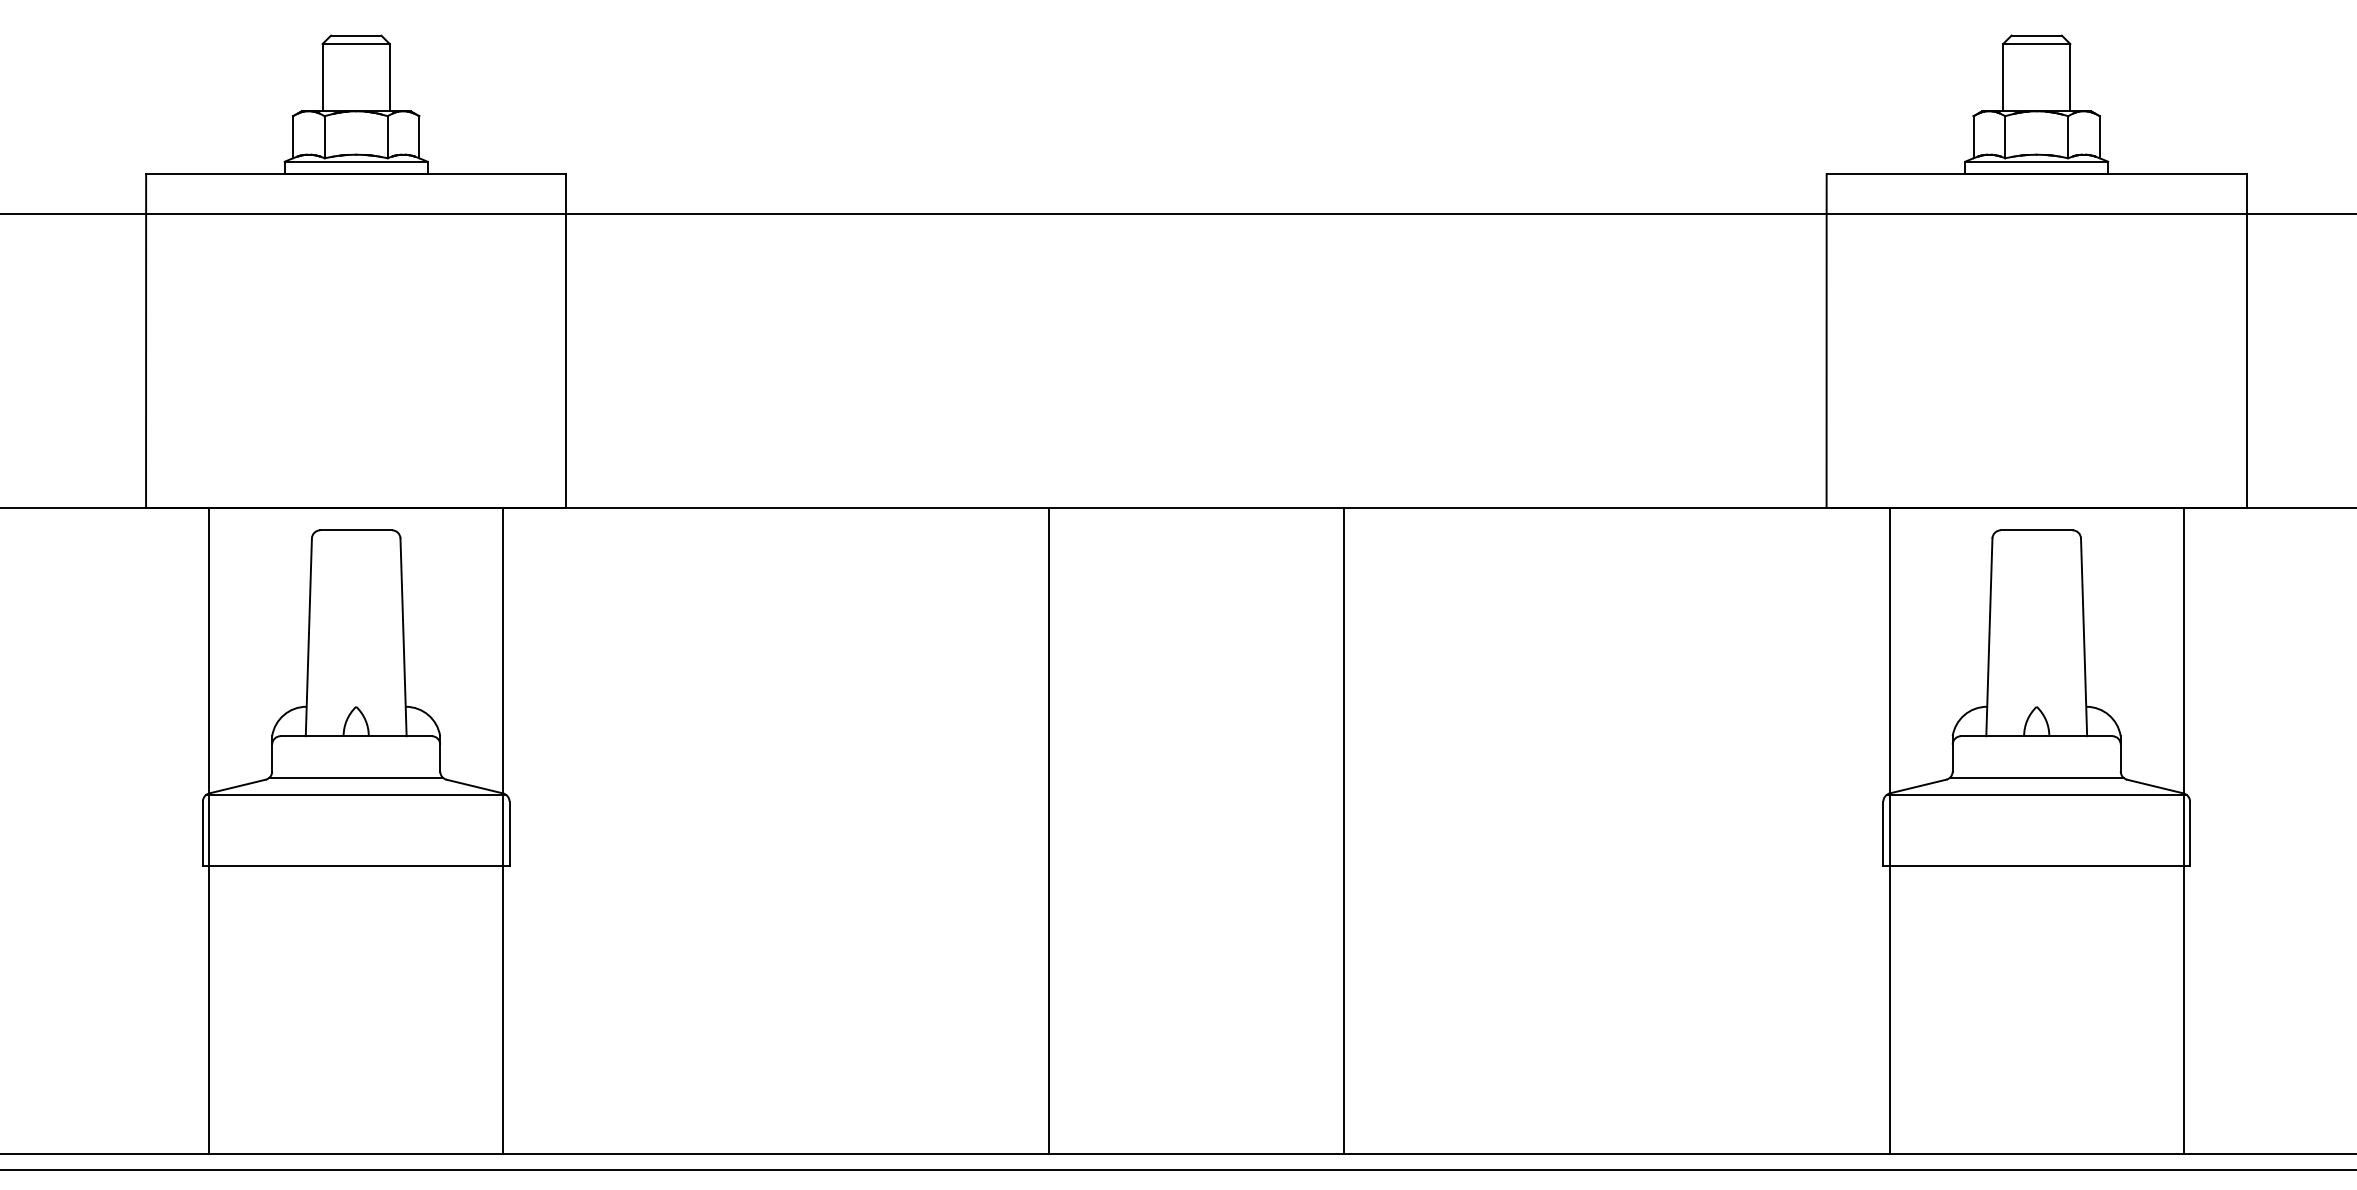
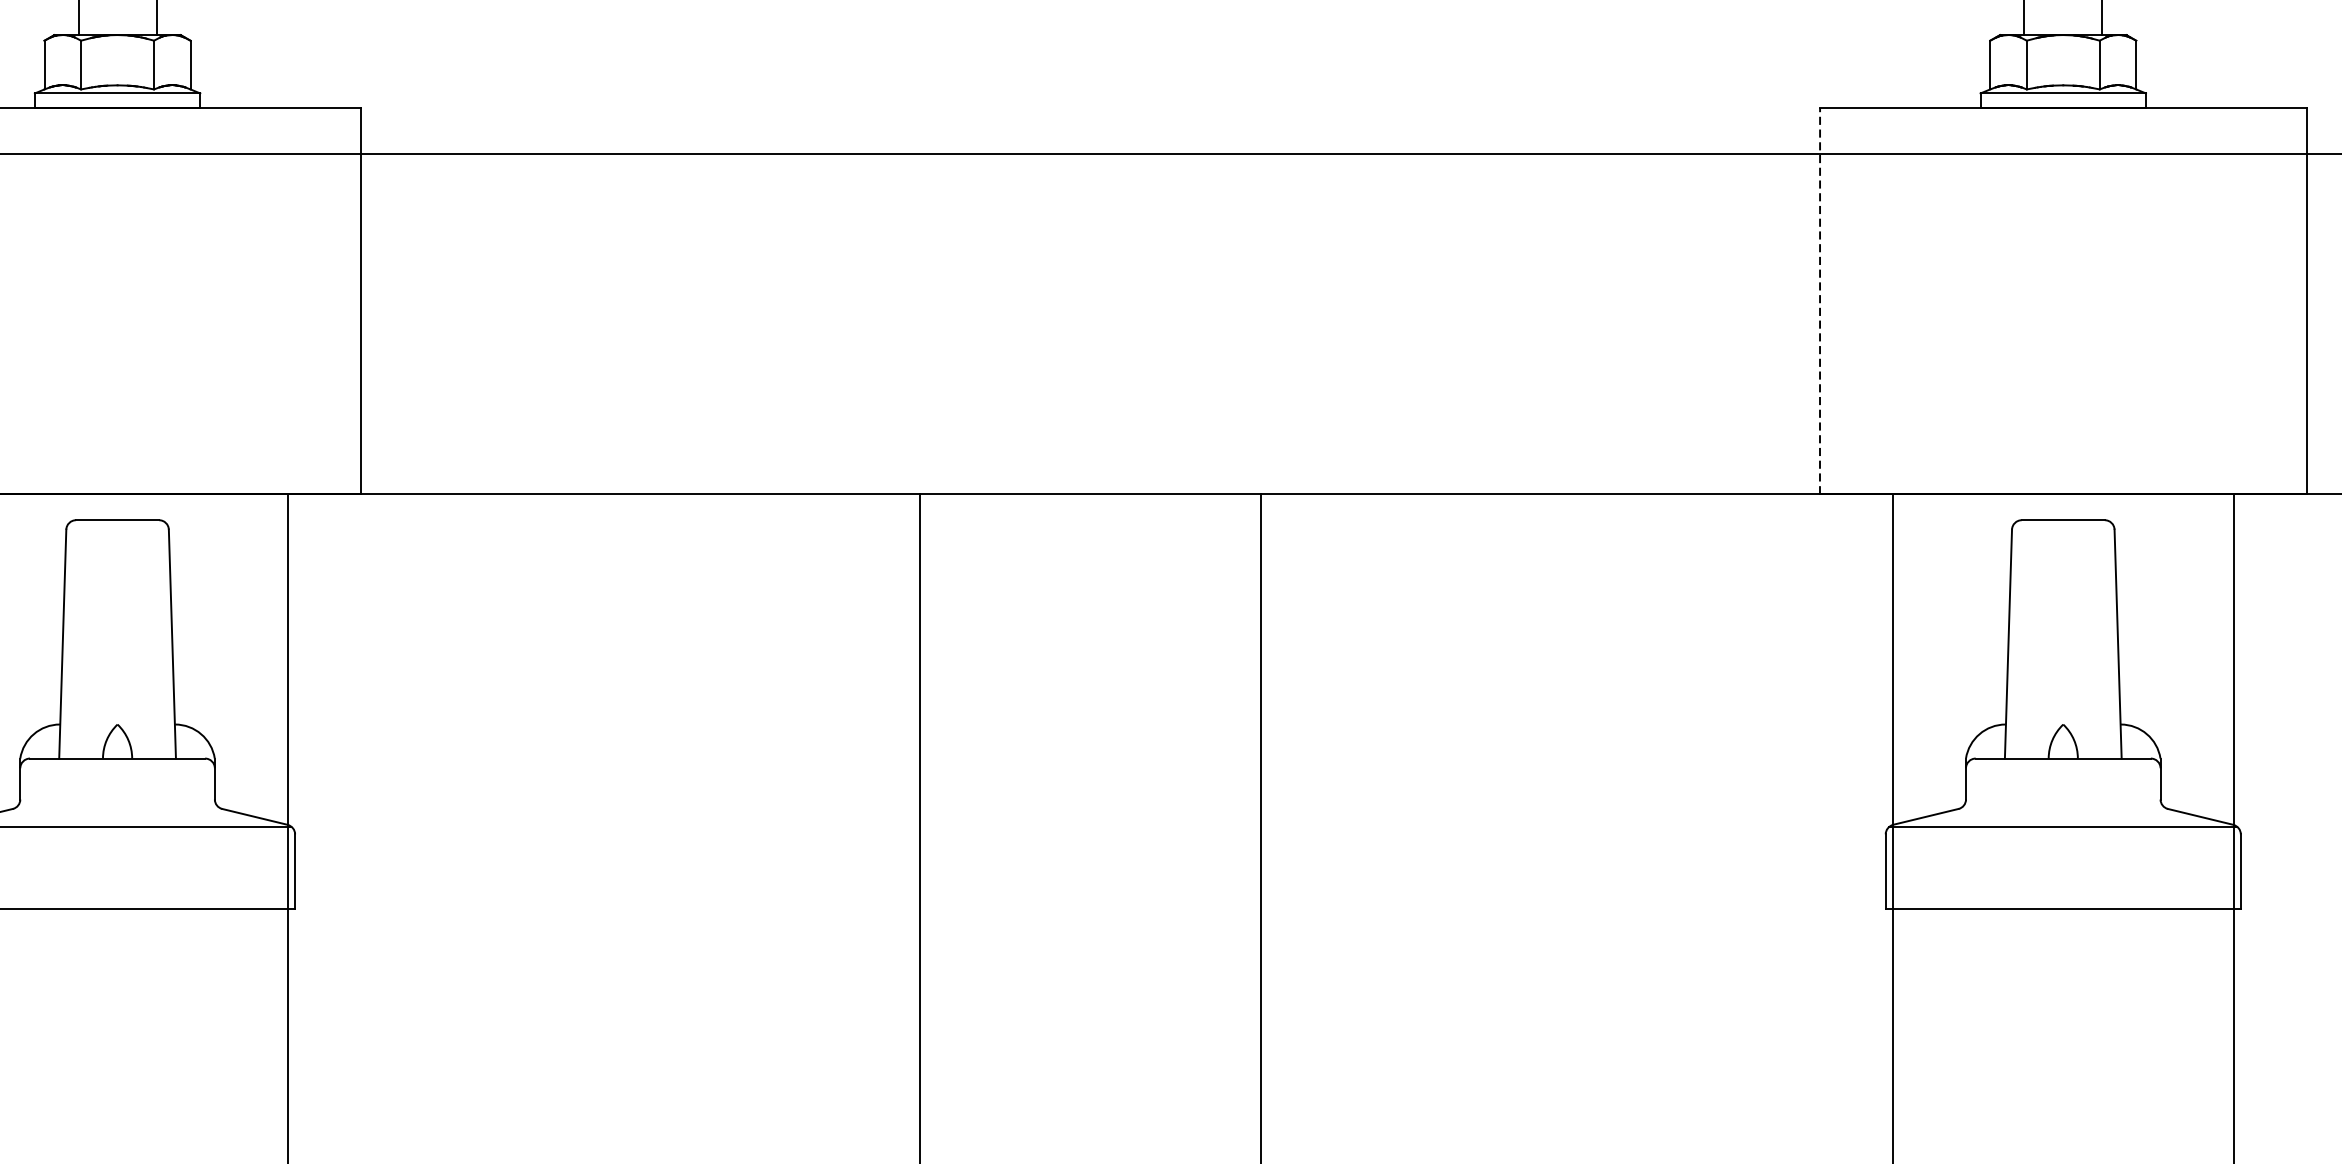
line: (1826, 341) -> (1819, 301), solid -> dashed
line: (355, 778) -> (116, 807), removed
line: (2036, 778) -> (2063, 807), removed

